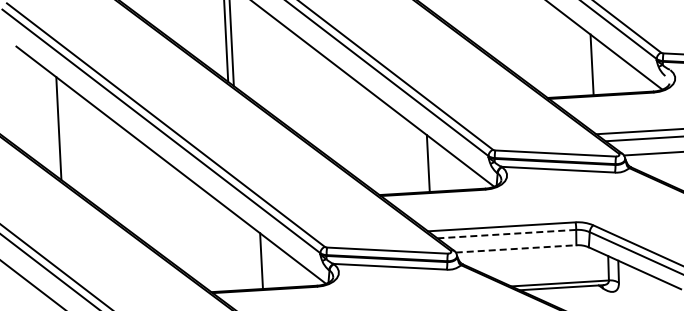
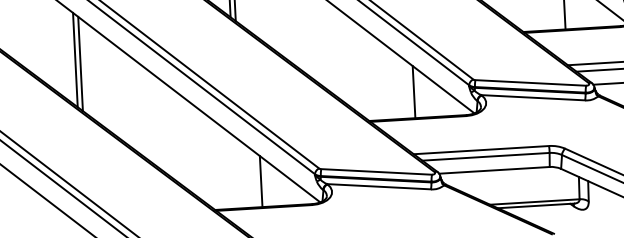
line: (64, 132) -> (80, 63), added
line: (506, 234) -> (485, 157), dashed -> solid
line: (516, 248) -> (494, 169), dashed -> solid

